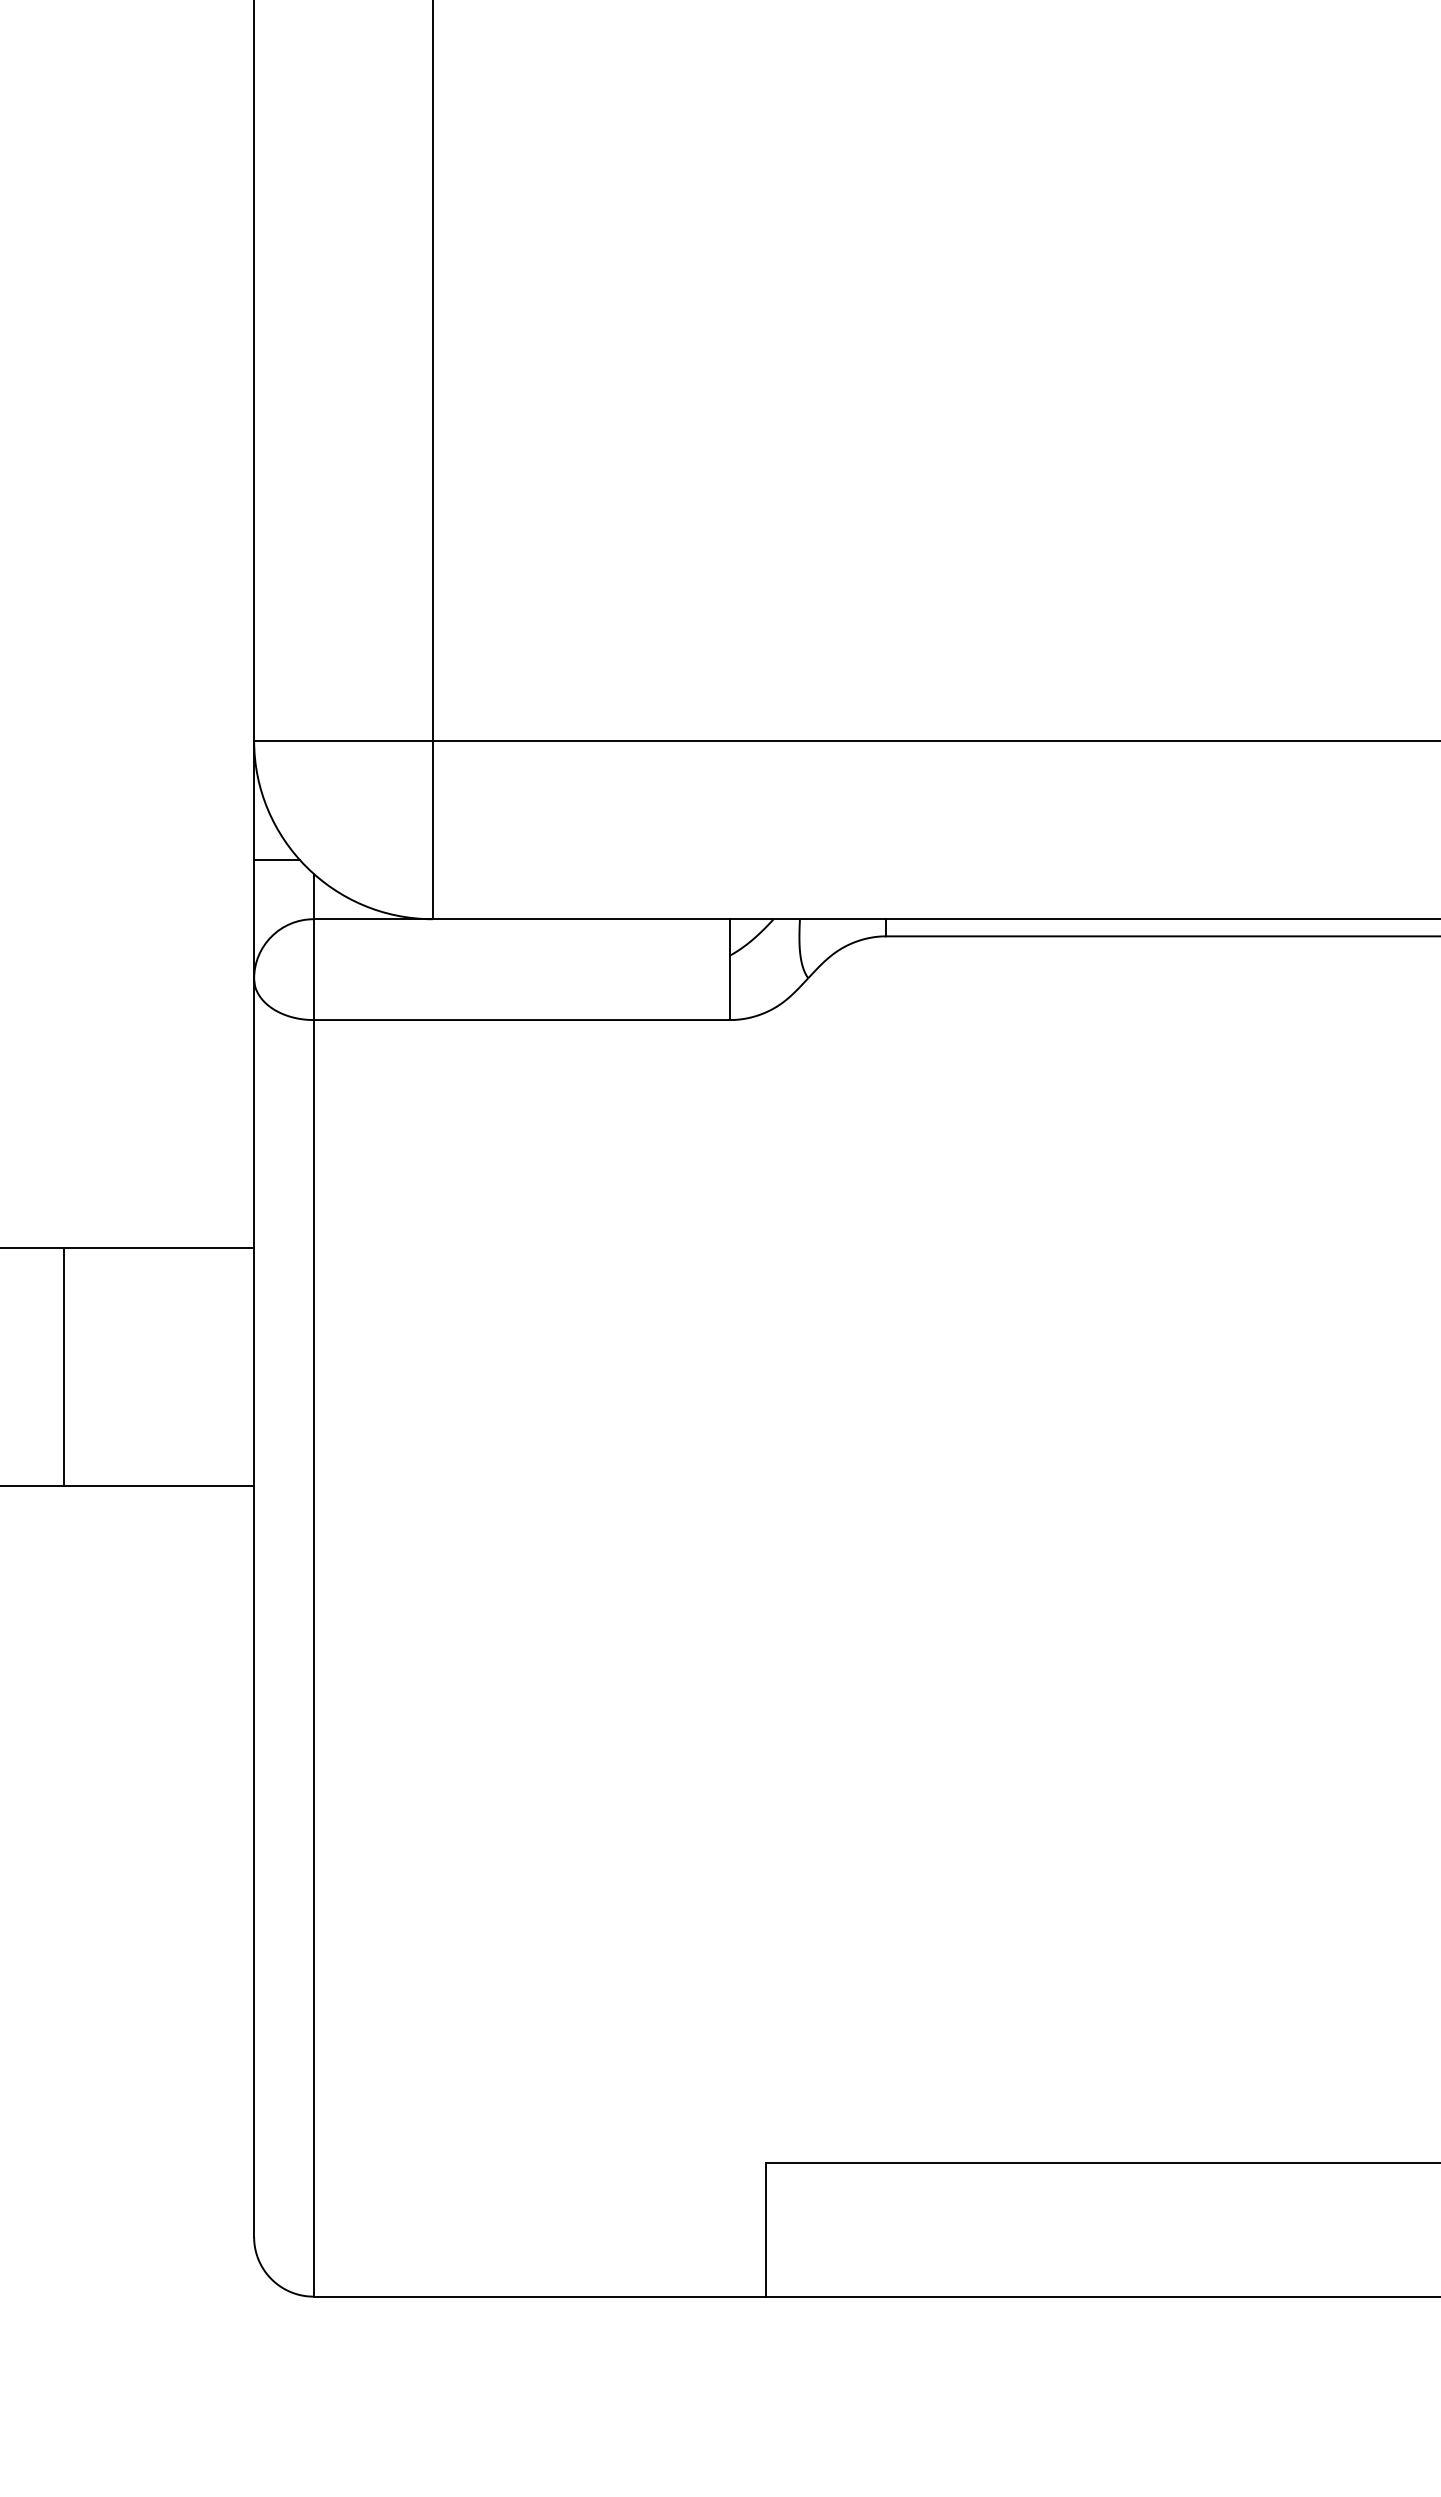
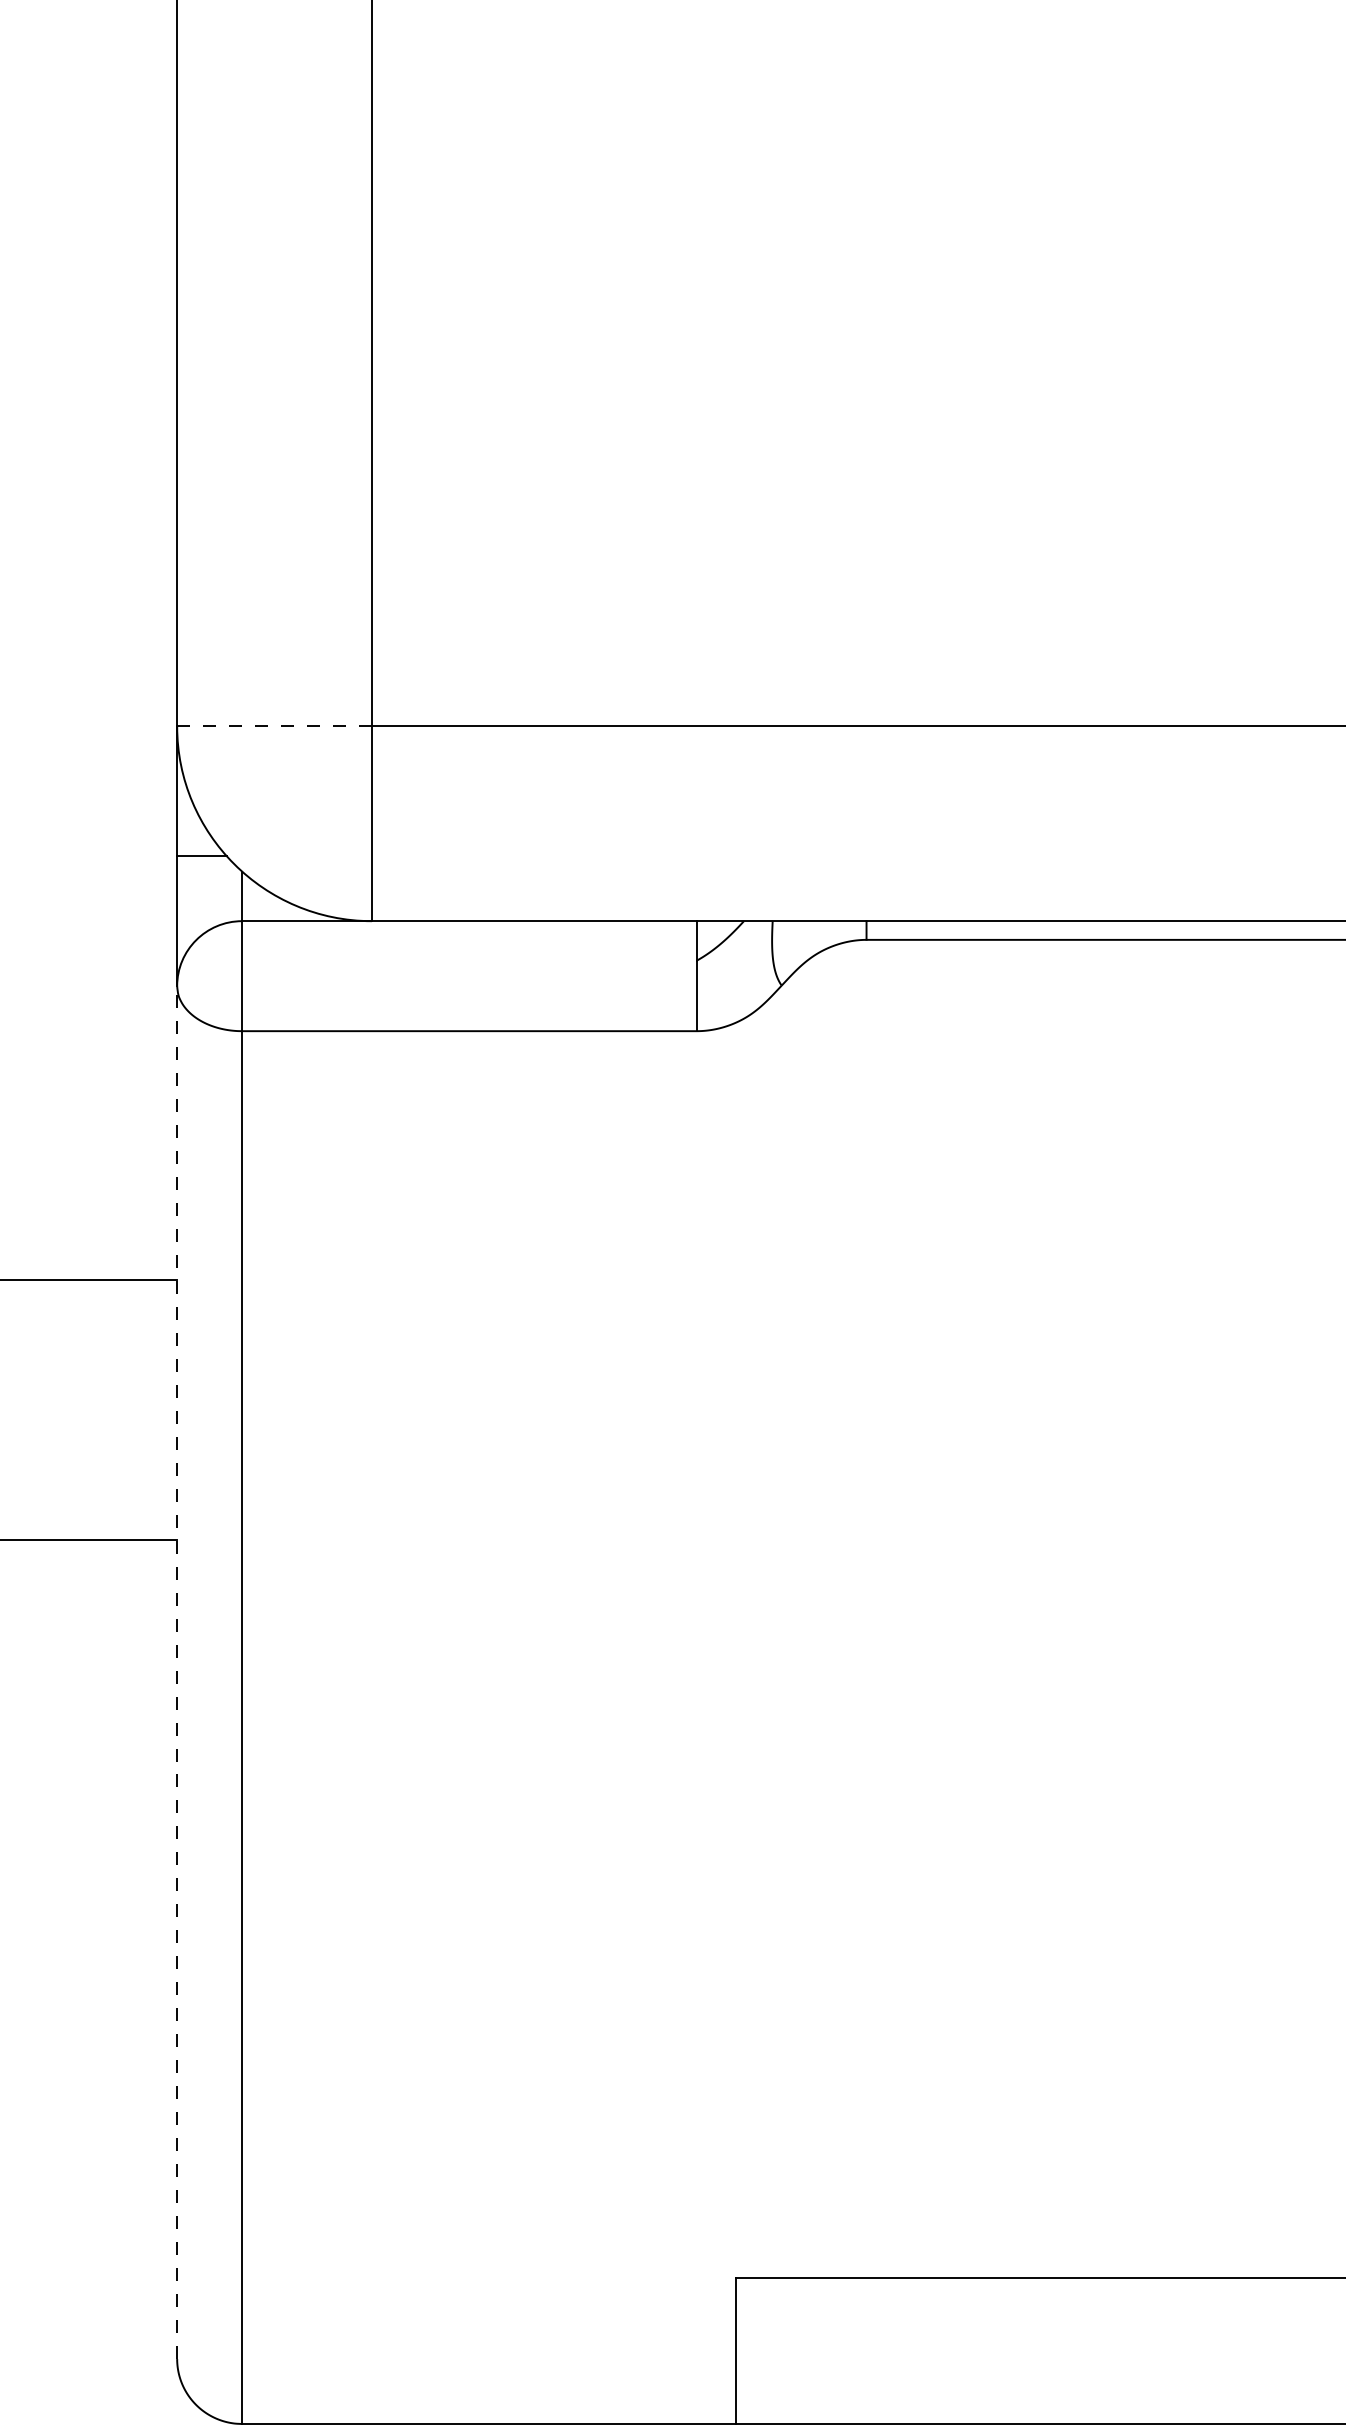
line: (342, 740) -> (273, 726), solid -> dashed
line: (254, 1607) -> (177, 1672), solid -> dashed

